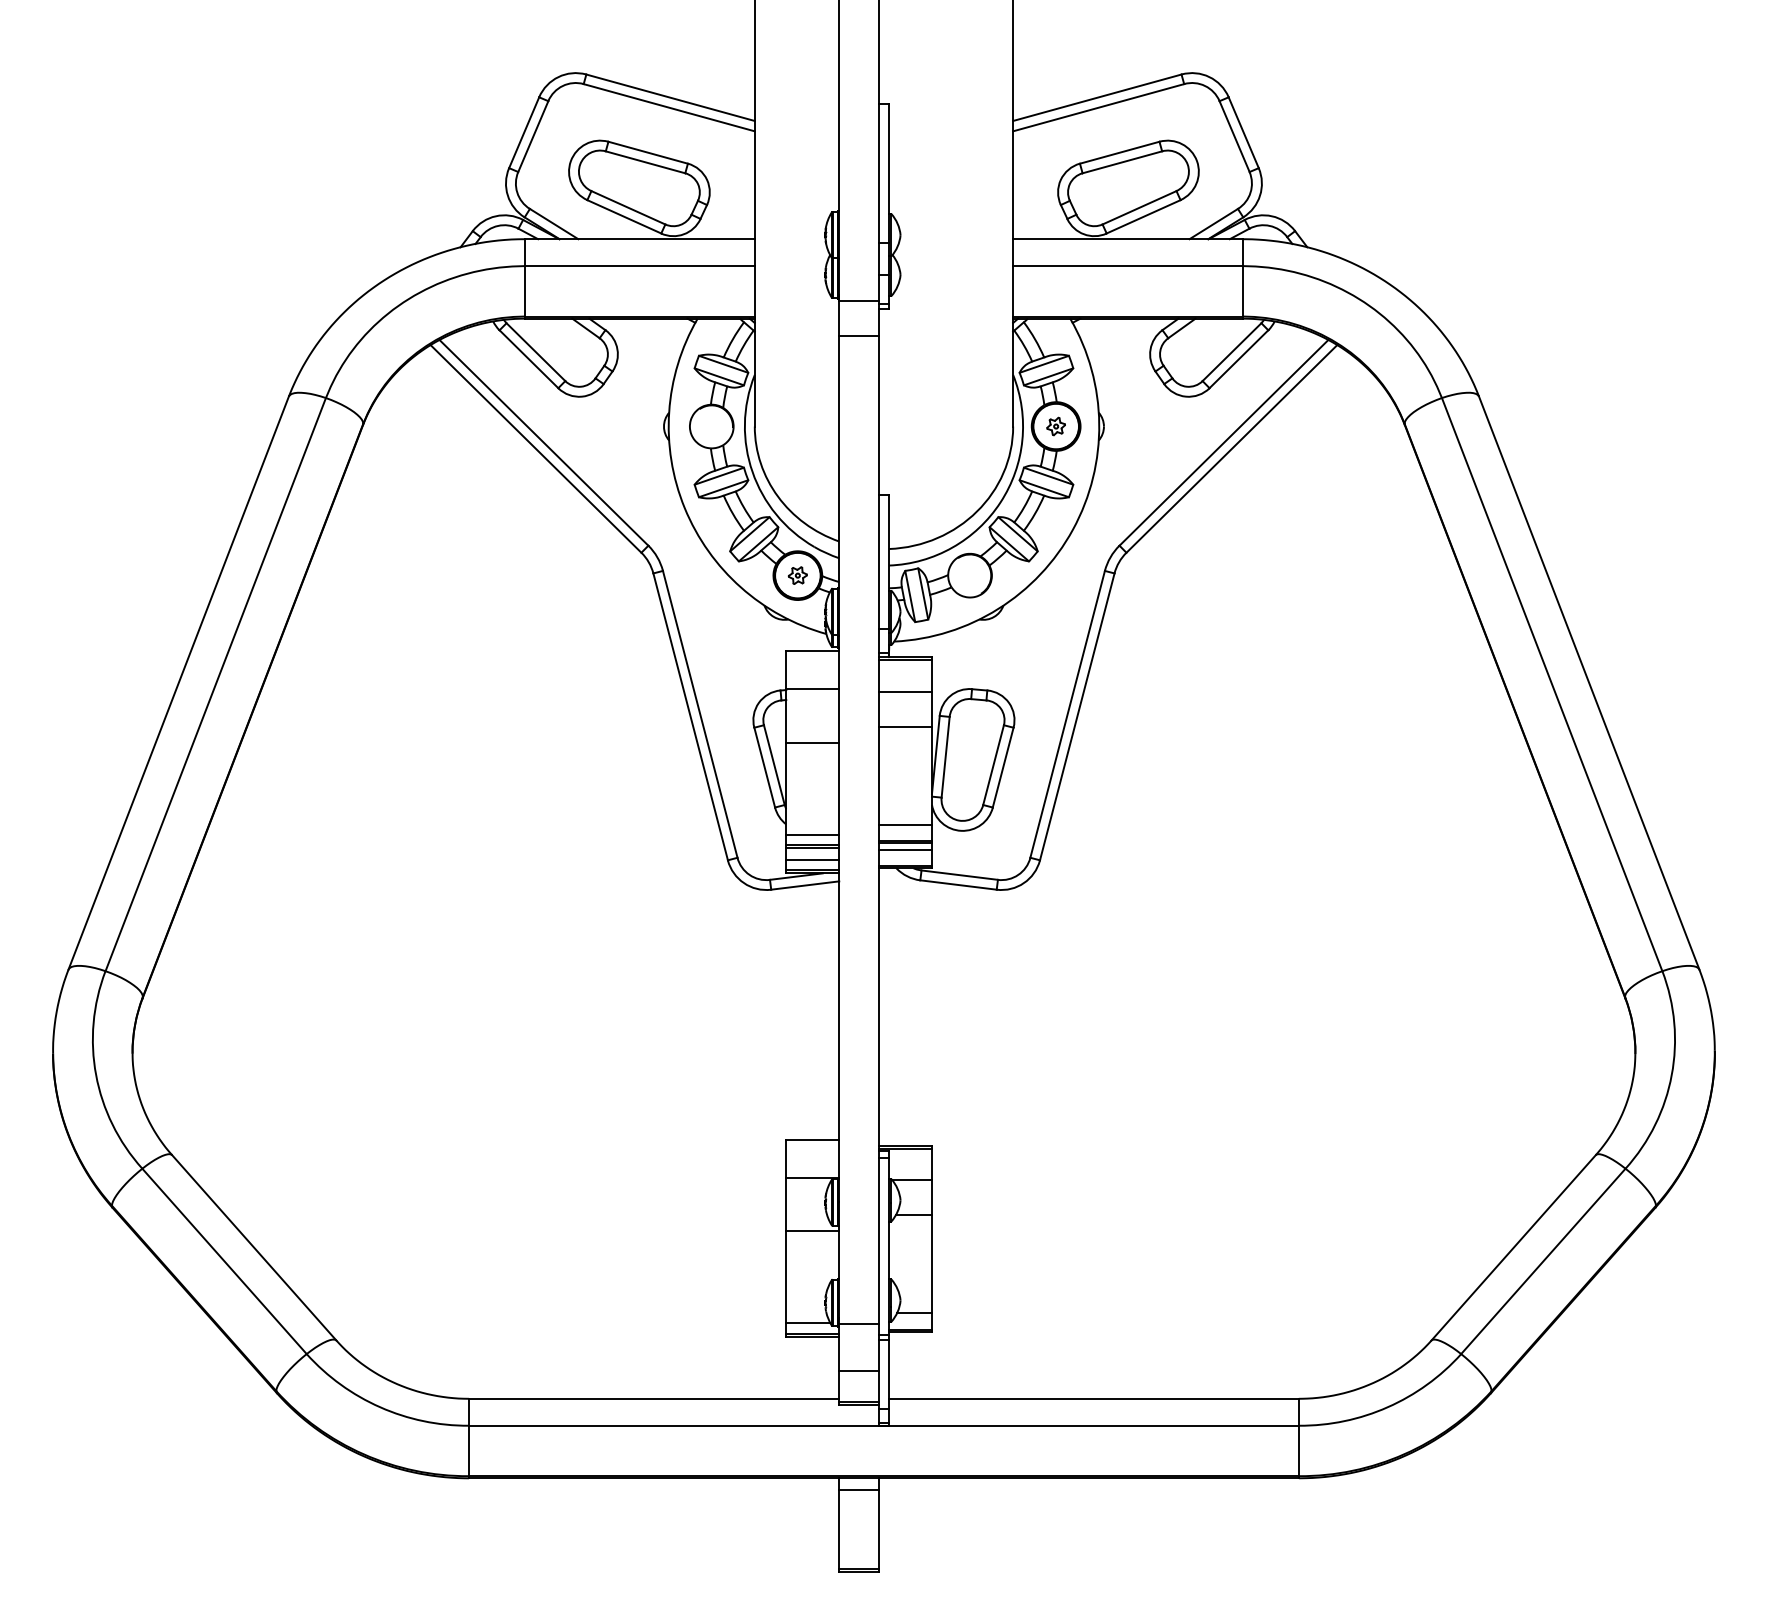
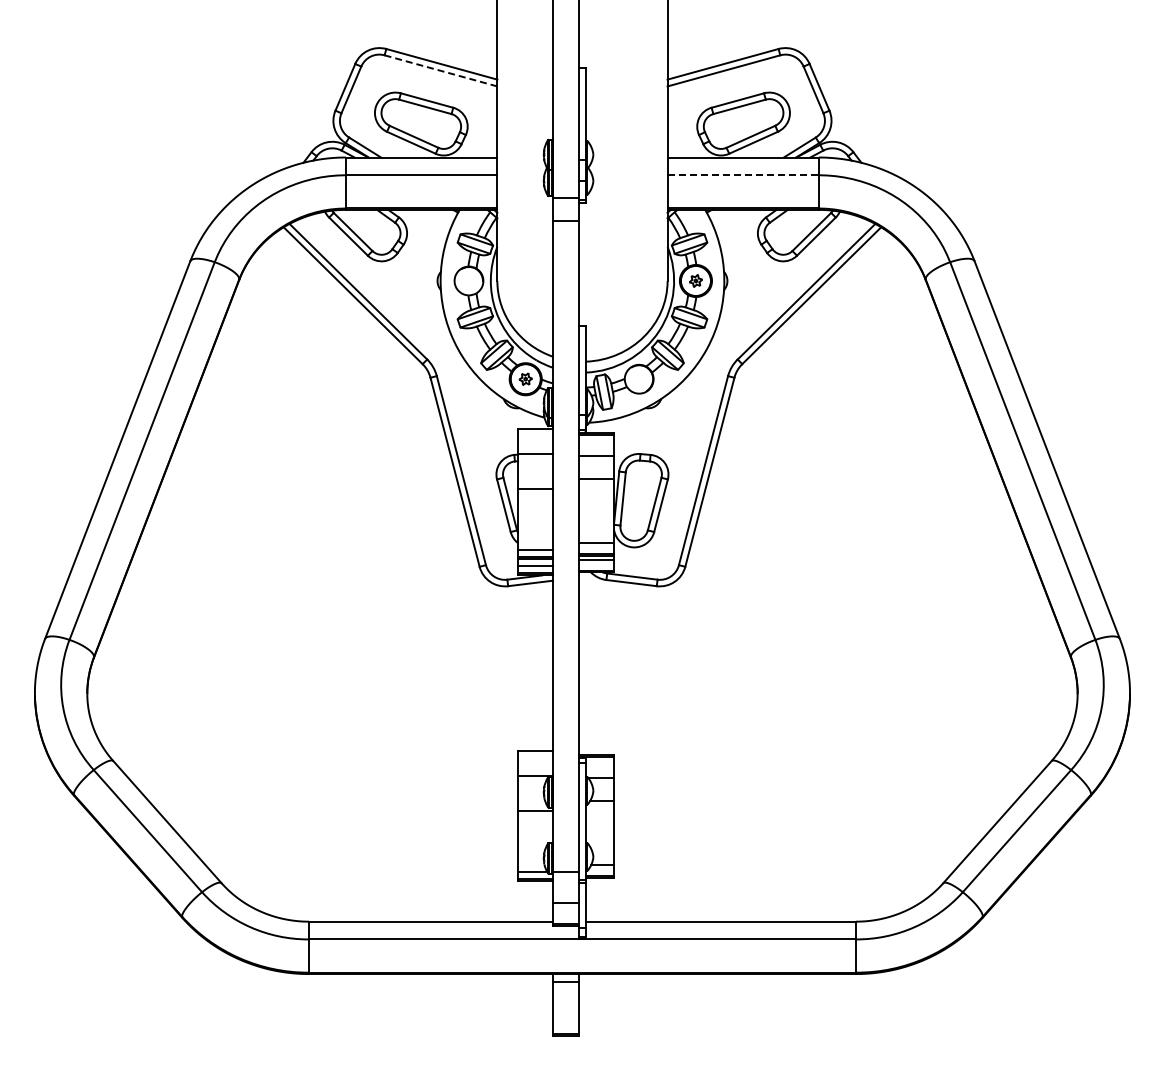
line: (668, 107) -> (440, 70), solid -> dashed
line: (1128, 266) -> (743, 175), solid -> dashed

